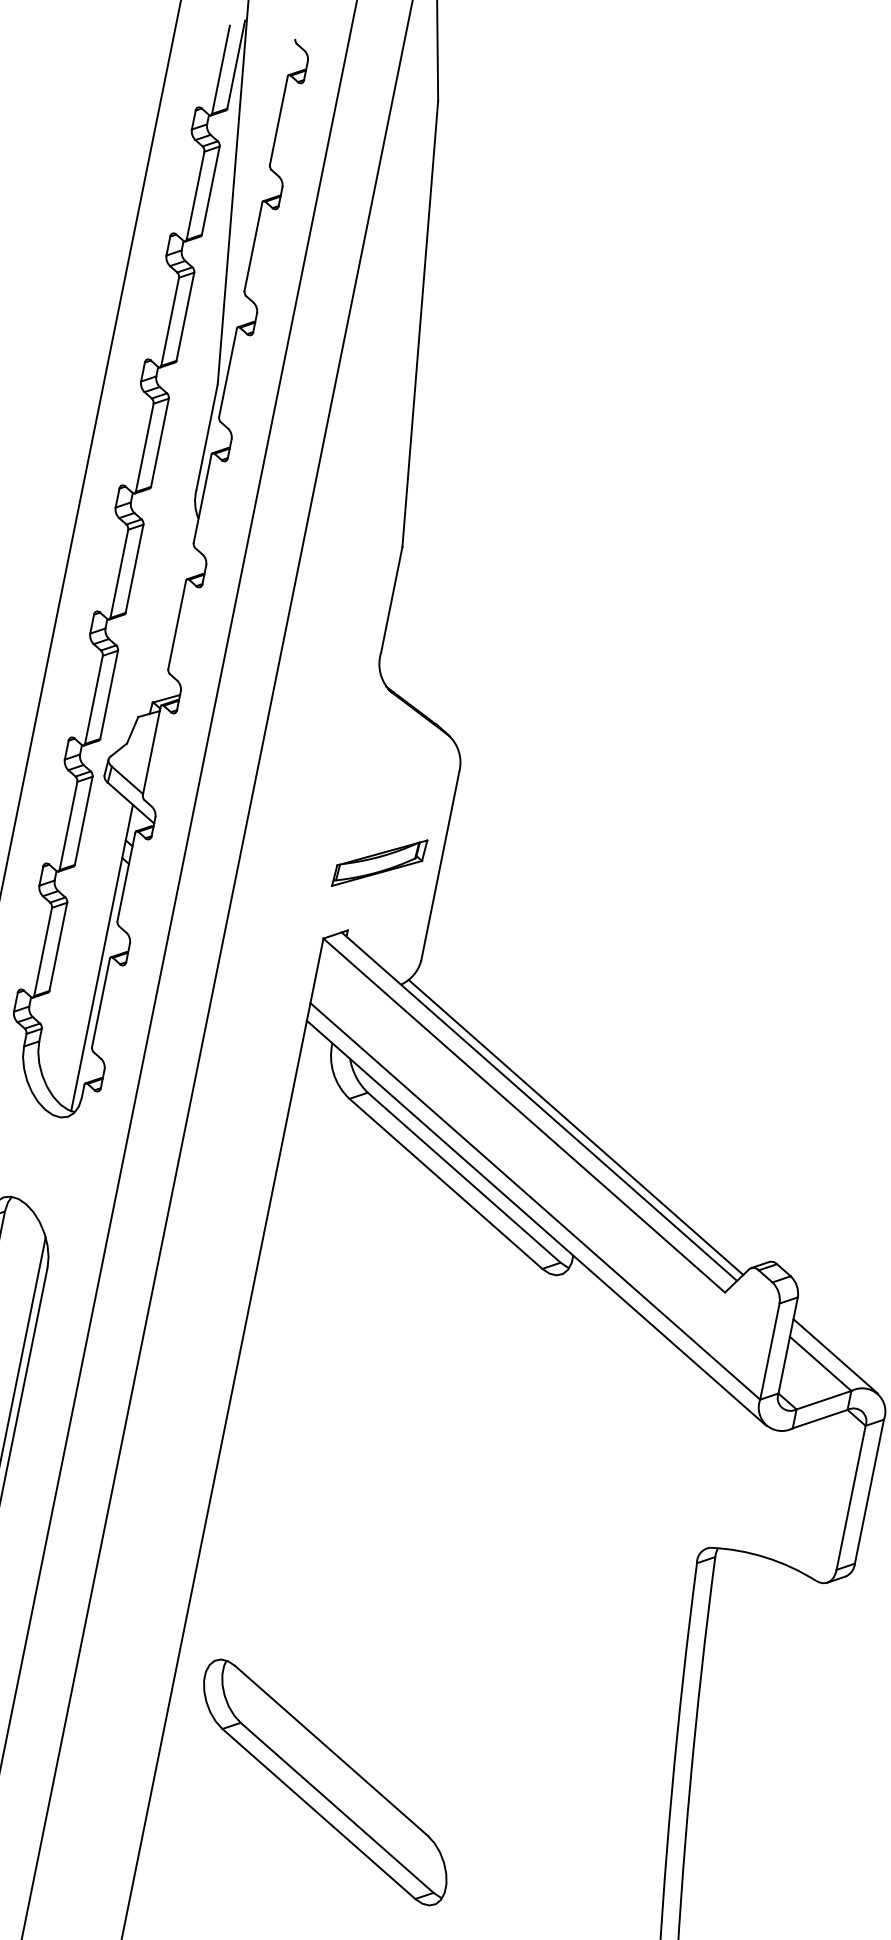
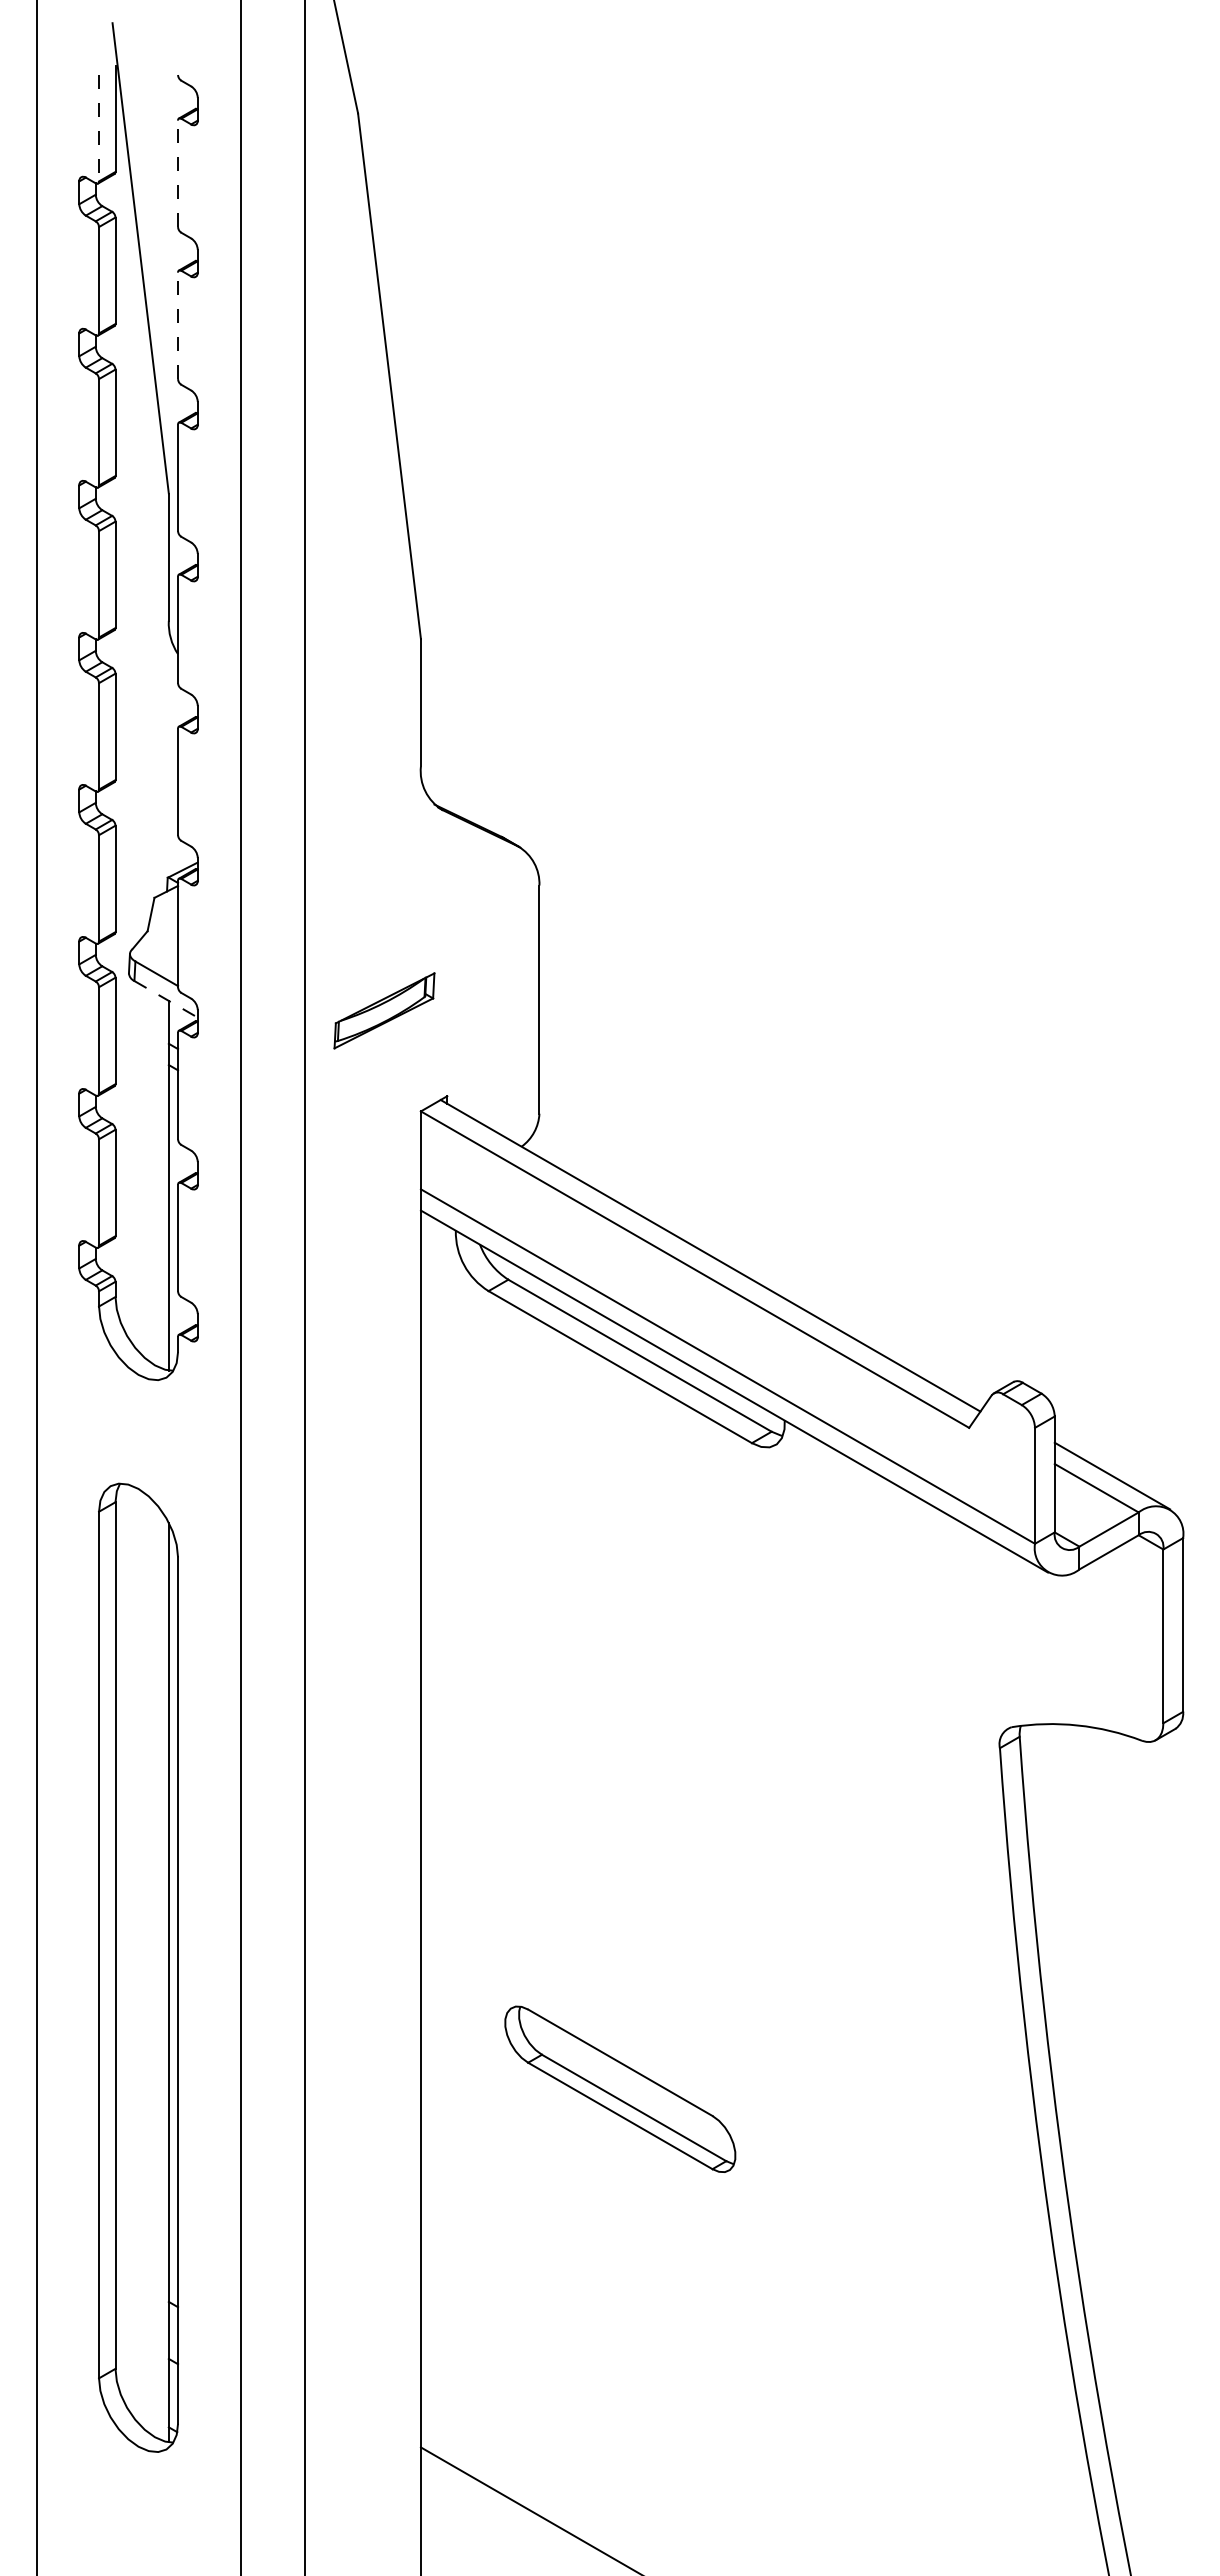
line: (221, 70) -> (99, 128), solid -> dashed
line: (279, 120) -> (178, 173), solid -> dashed
line: (253, 246) -> (178, 325), solid -> dashed
line: (131, 803) -> (166, 999), solid -> dashed
part: (379, 862) -> (384, 1010), moved
line: (575, 1127) -> (757, 1271), removed
part: (325, 1782) -> (620, 2089), size x0.7

